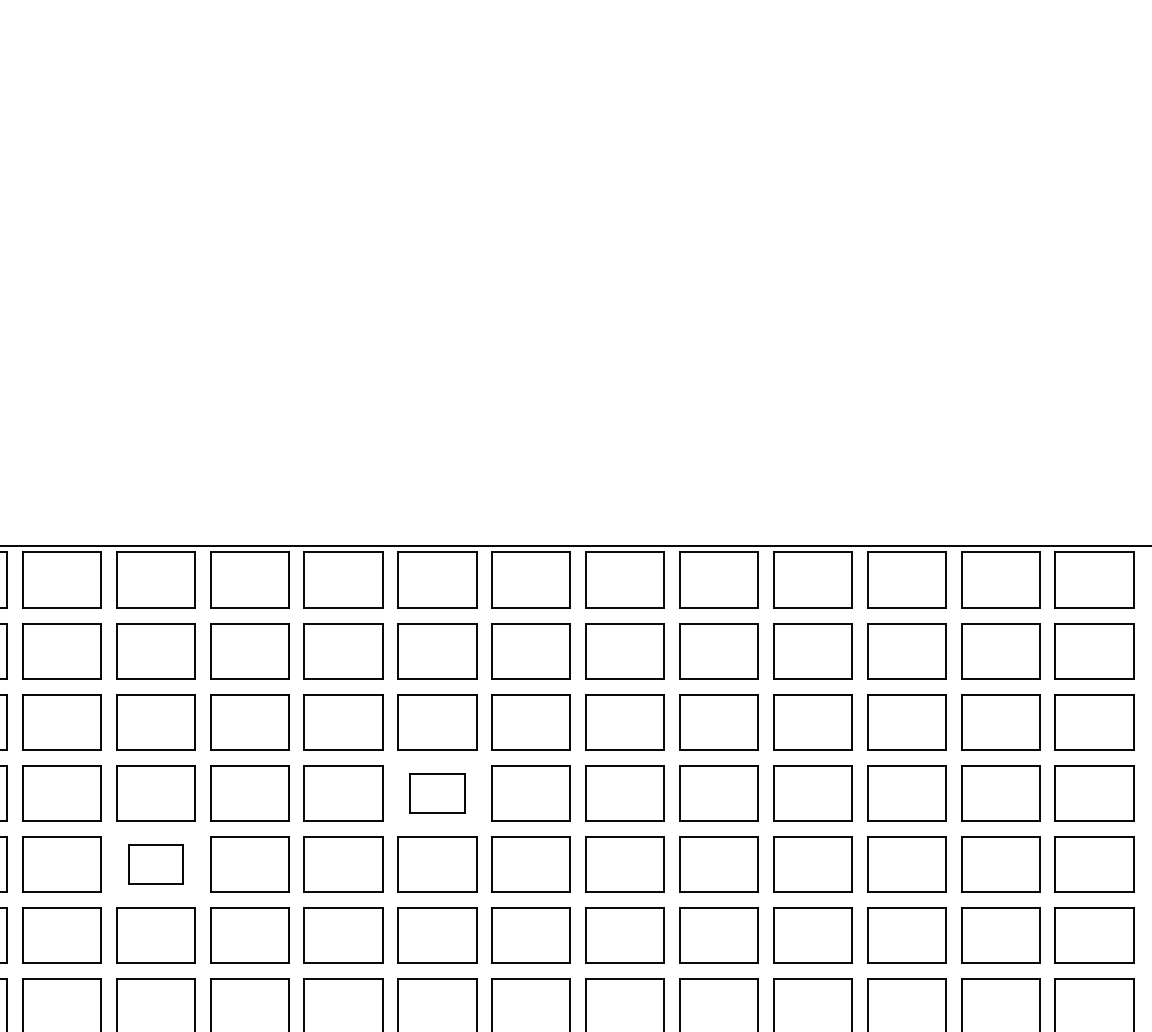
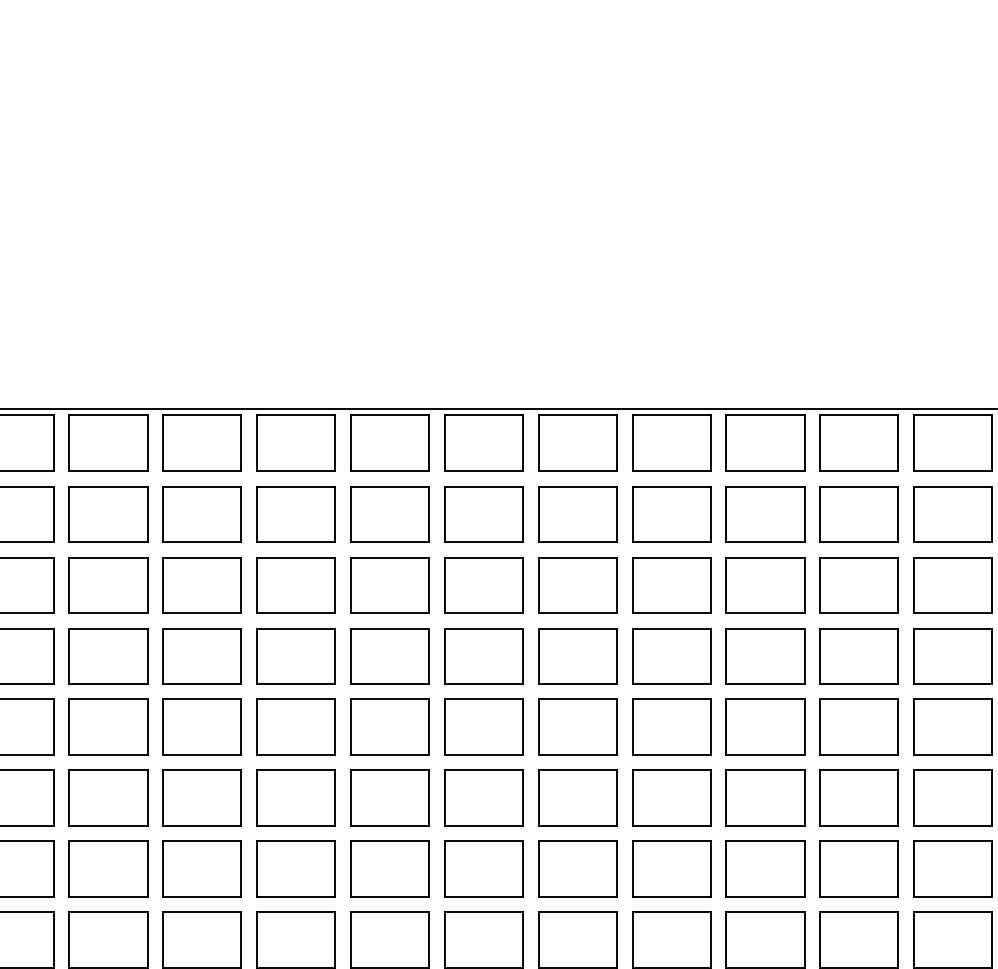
part: (437, 793) -> (390, 656), size x1.43
part: (155, 864) -> (108, 727), size x1.43

